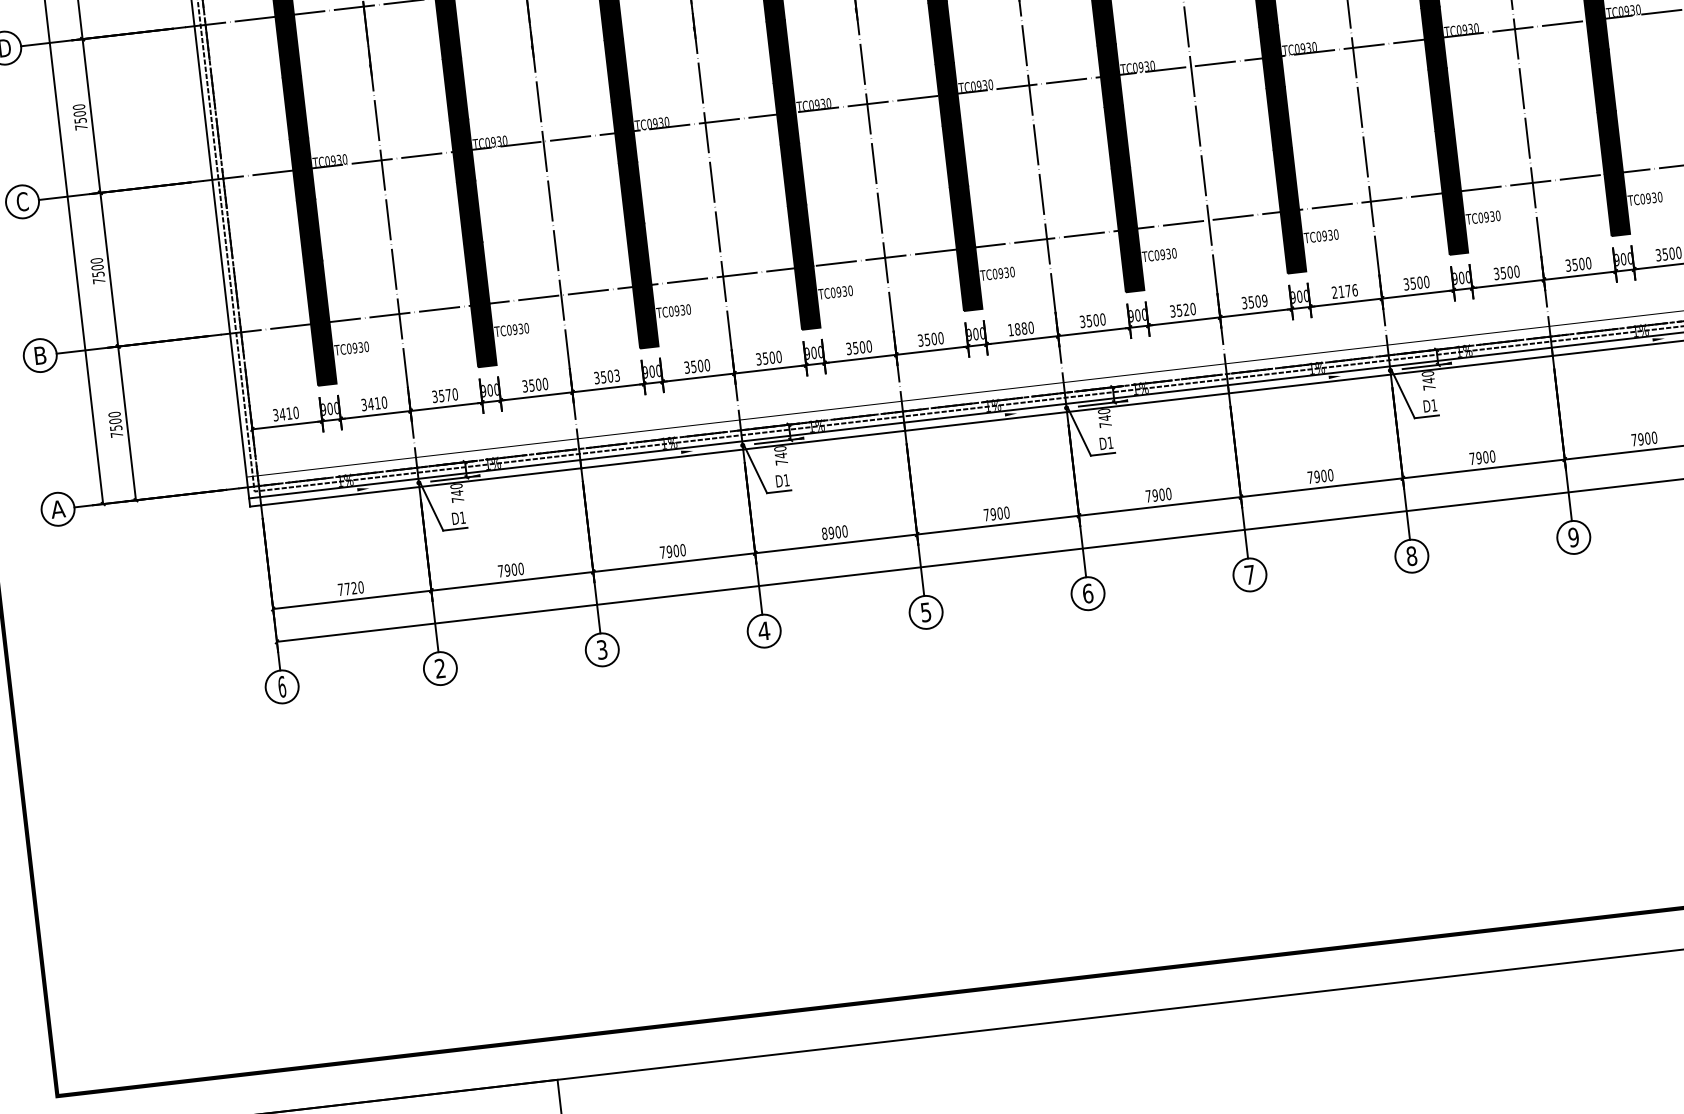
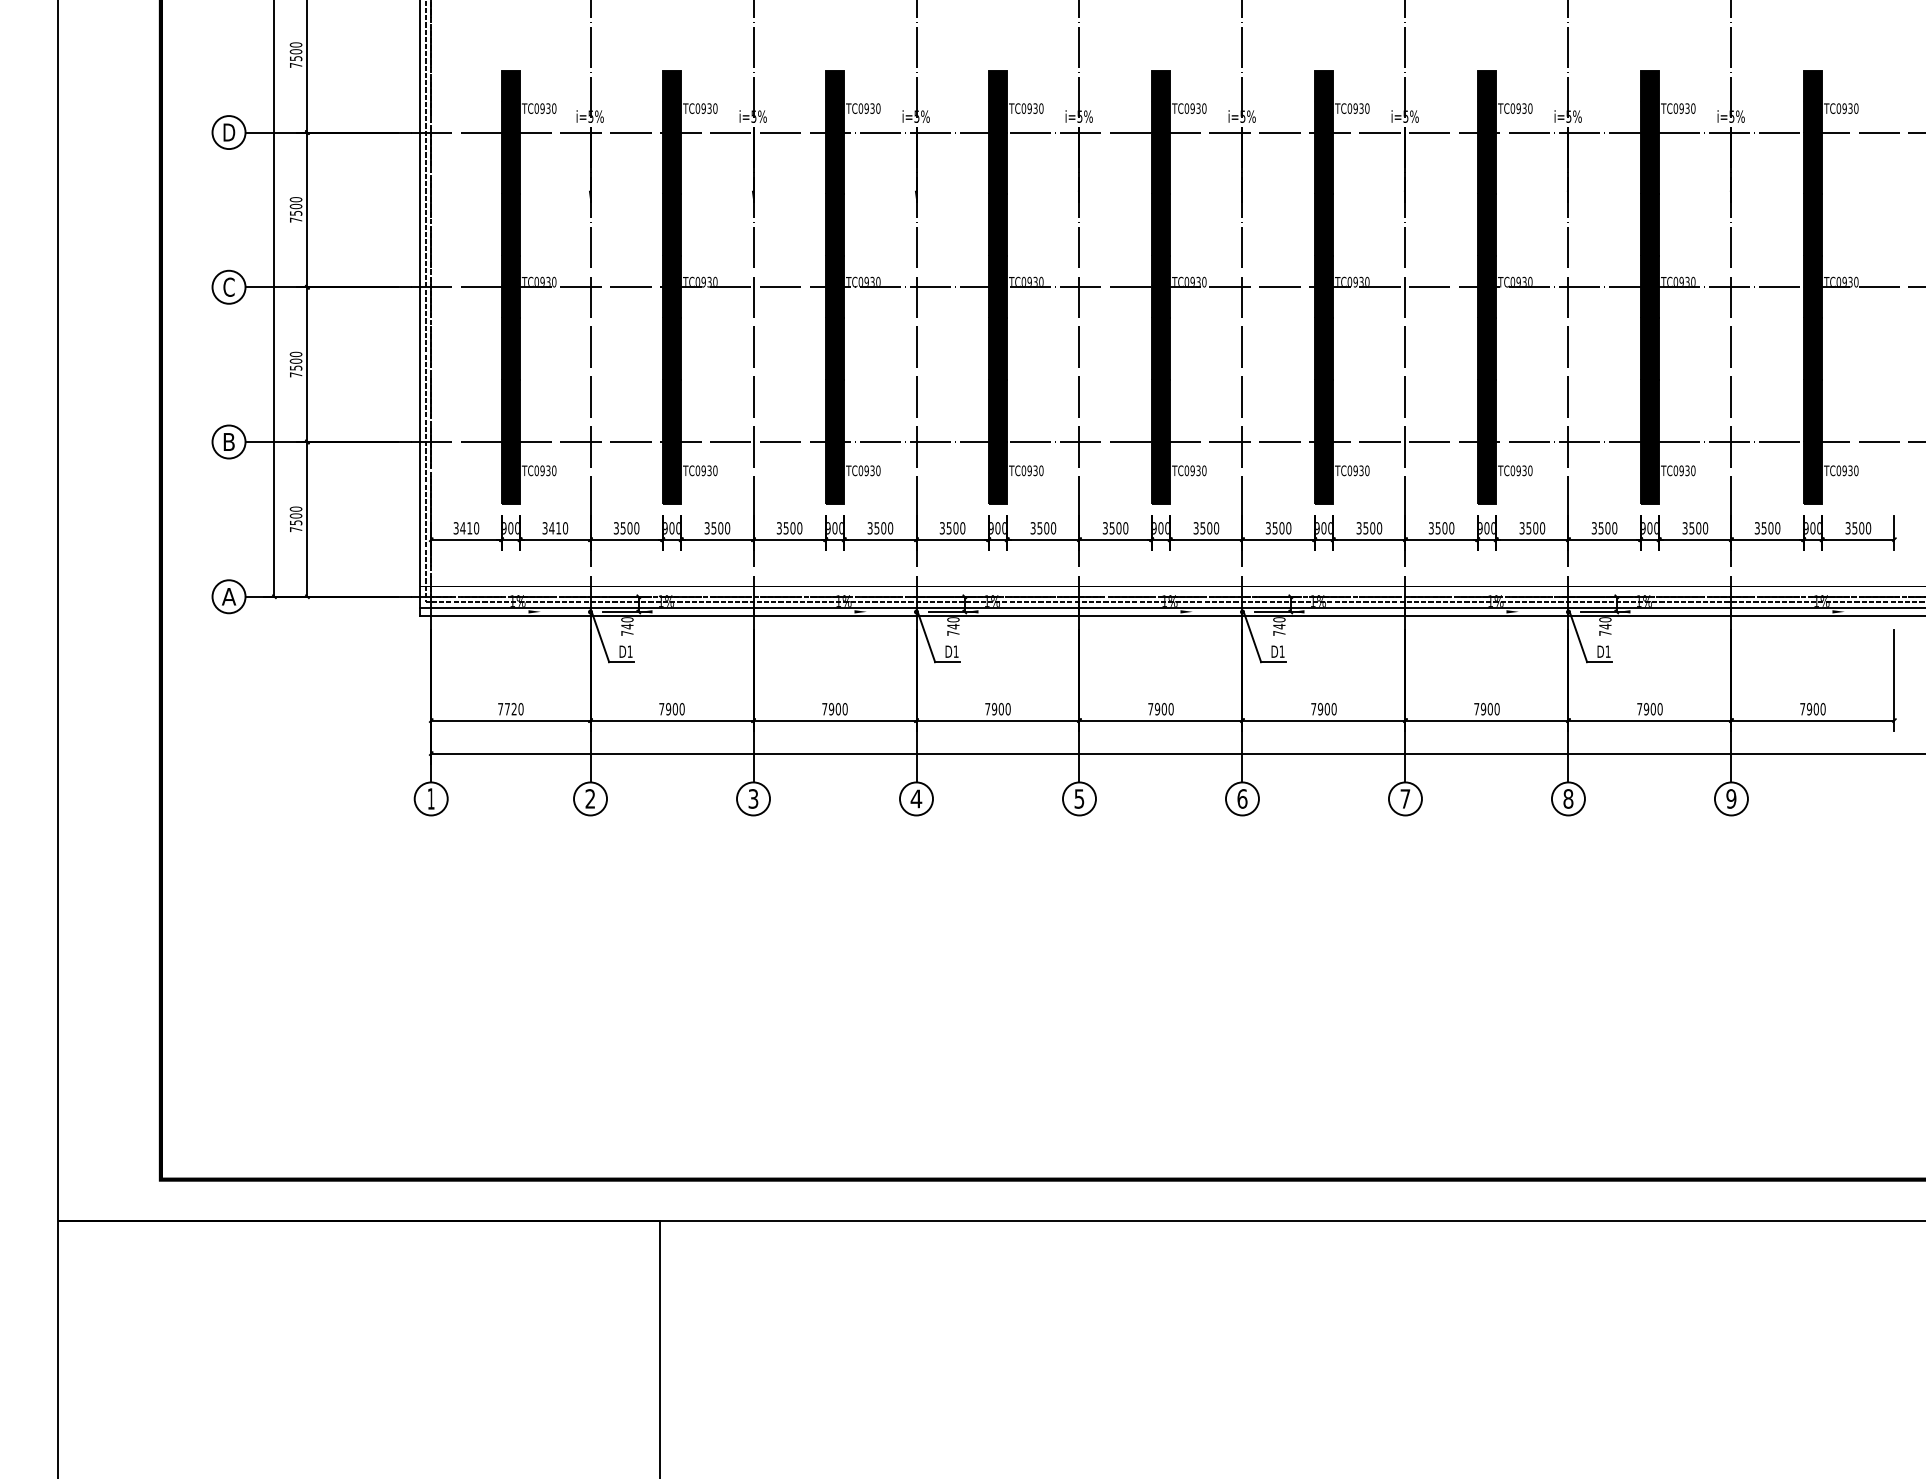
text: (1345, 291) -> (1532, 528), 2176 -> 3500
text: (1264, 300) -> (1451, 528), 3509 -> 3500
text: (1186, 310) -> (1372, 528), 3520 -> 3500
text: (1017, 329) -> (1202, 528), 1880 -> 3500
text: (616, 375) -> (799, 528), 3503 -> 3500
text: (448, 395) -> (629, 528), 3570 -> 3500
text: (824, 534) -> (987, 709), 8900 -> 7900
text: (281, 686) -> (430, 798), 6 -> 1

